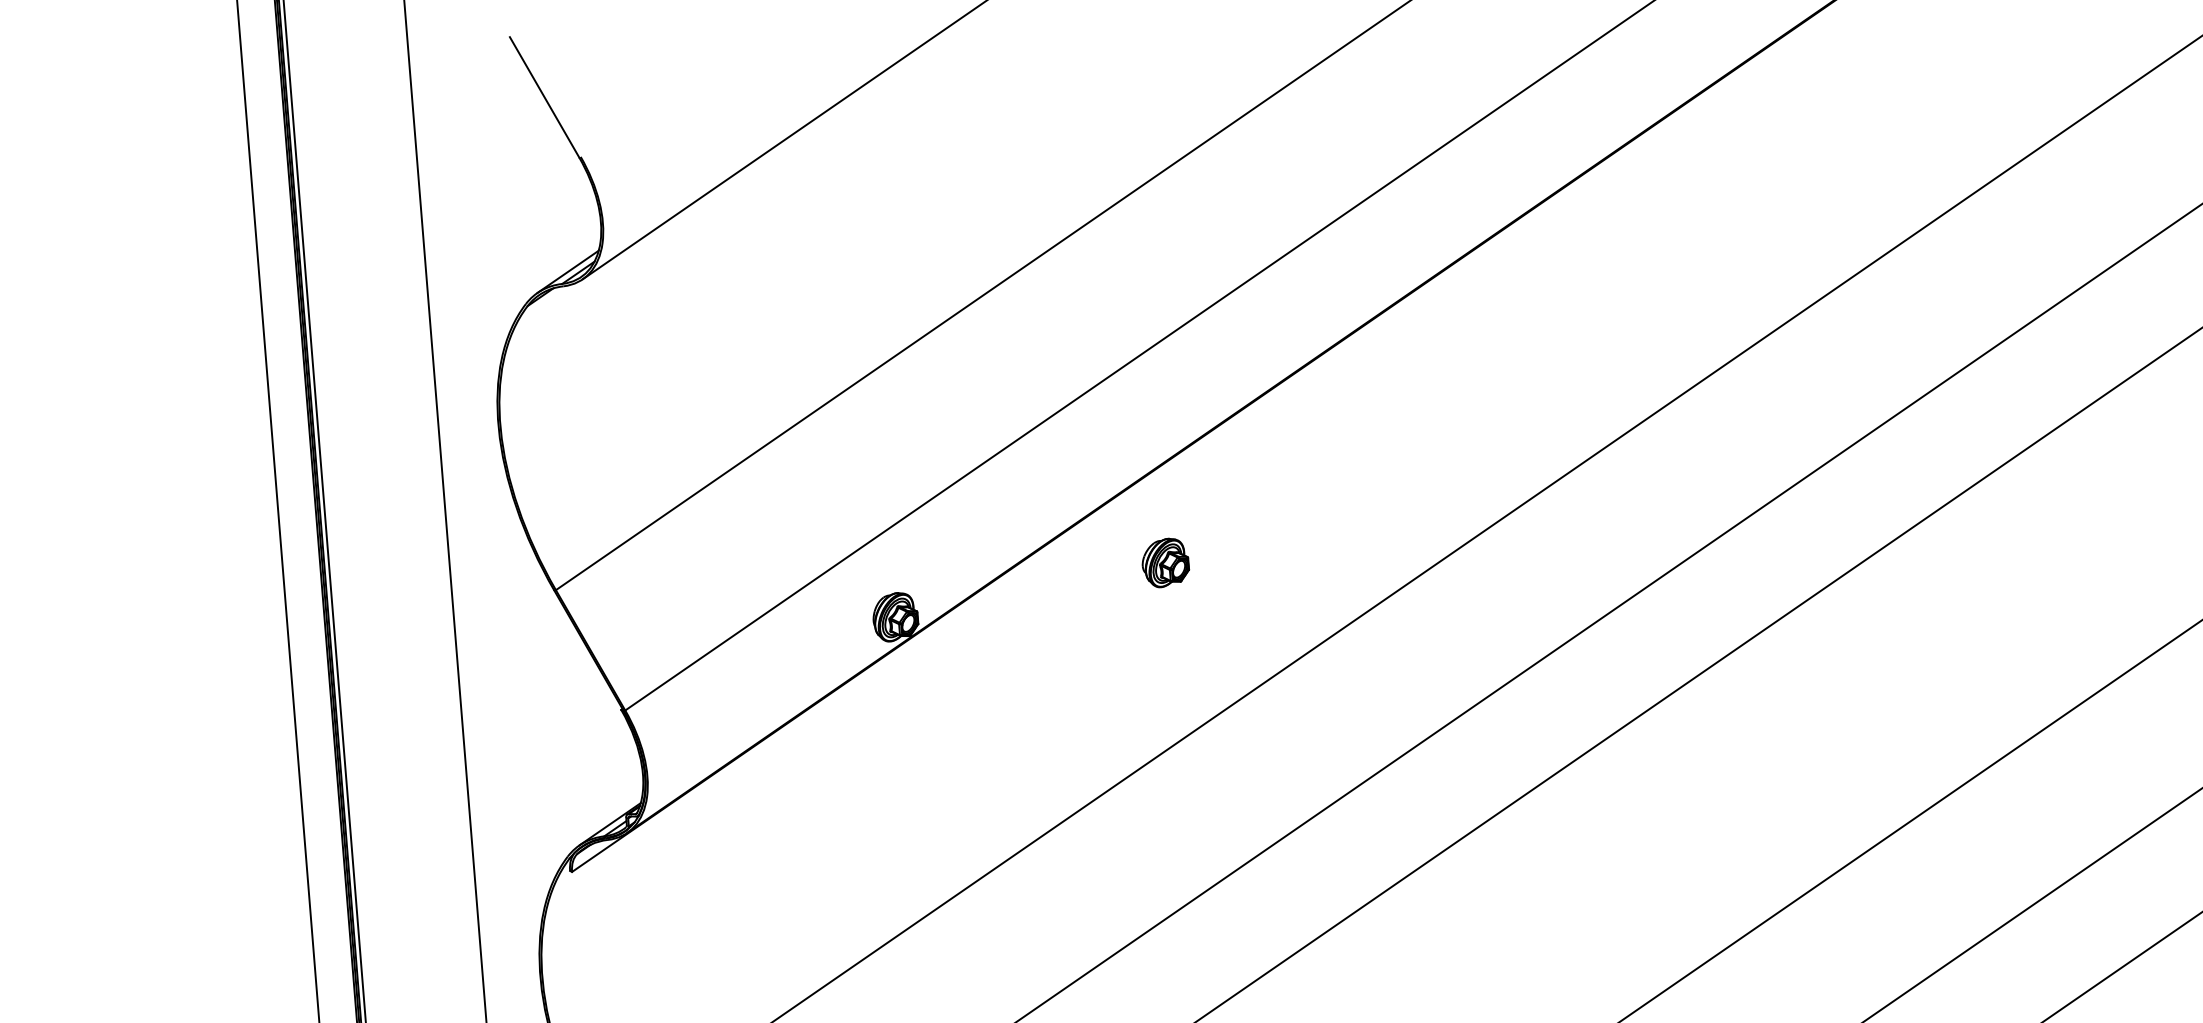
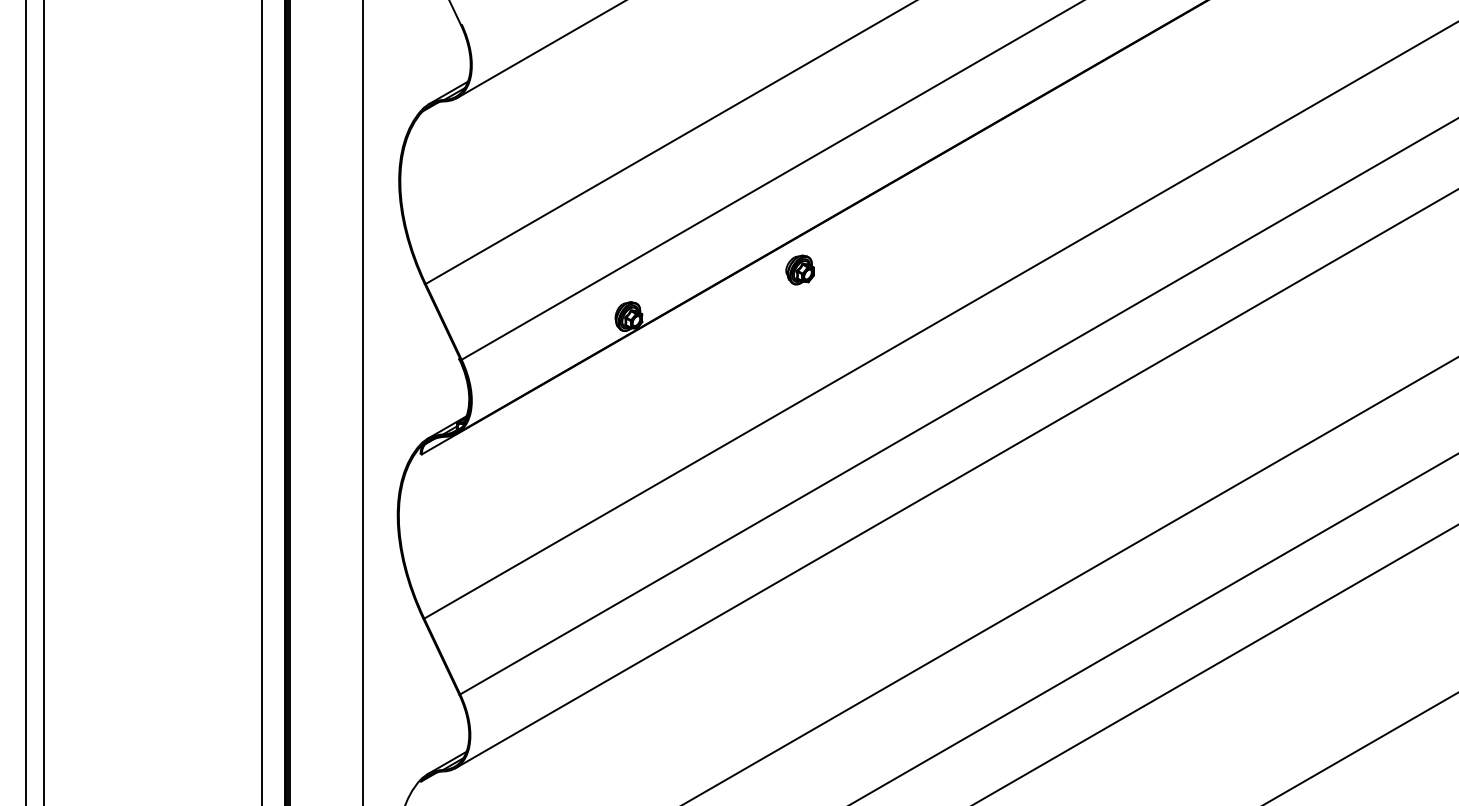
part: (1164, 562) -> (799, 269), moved

